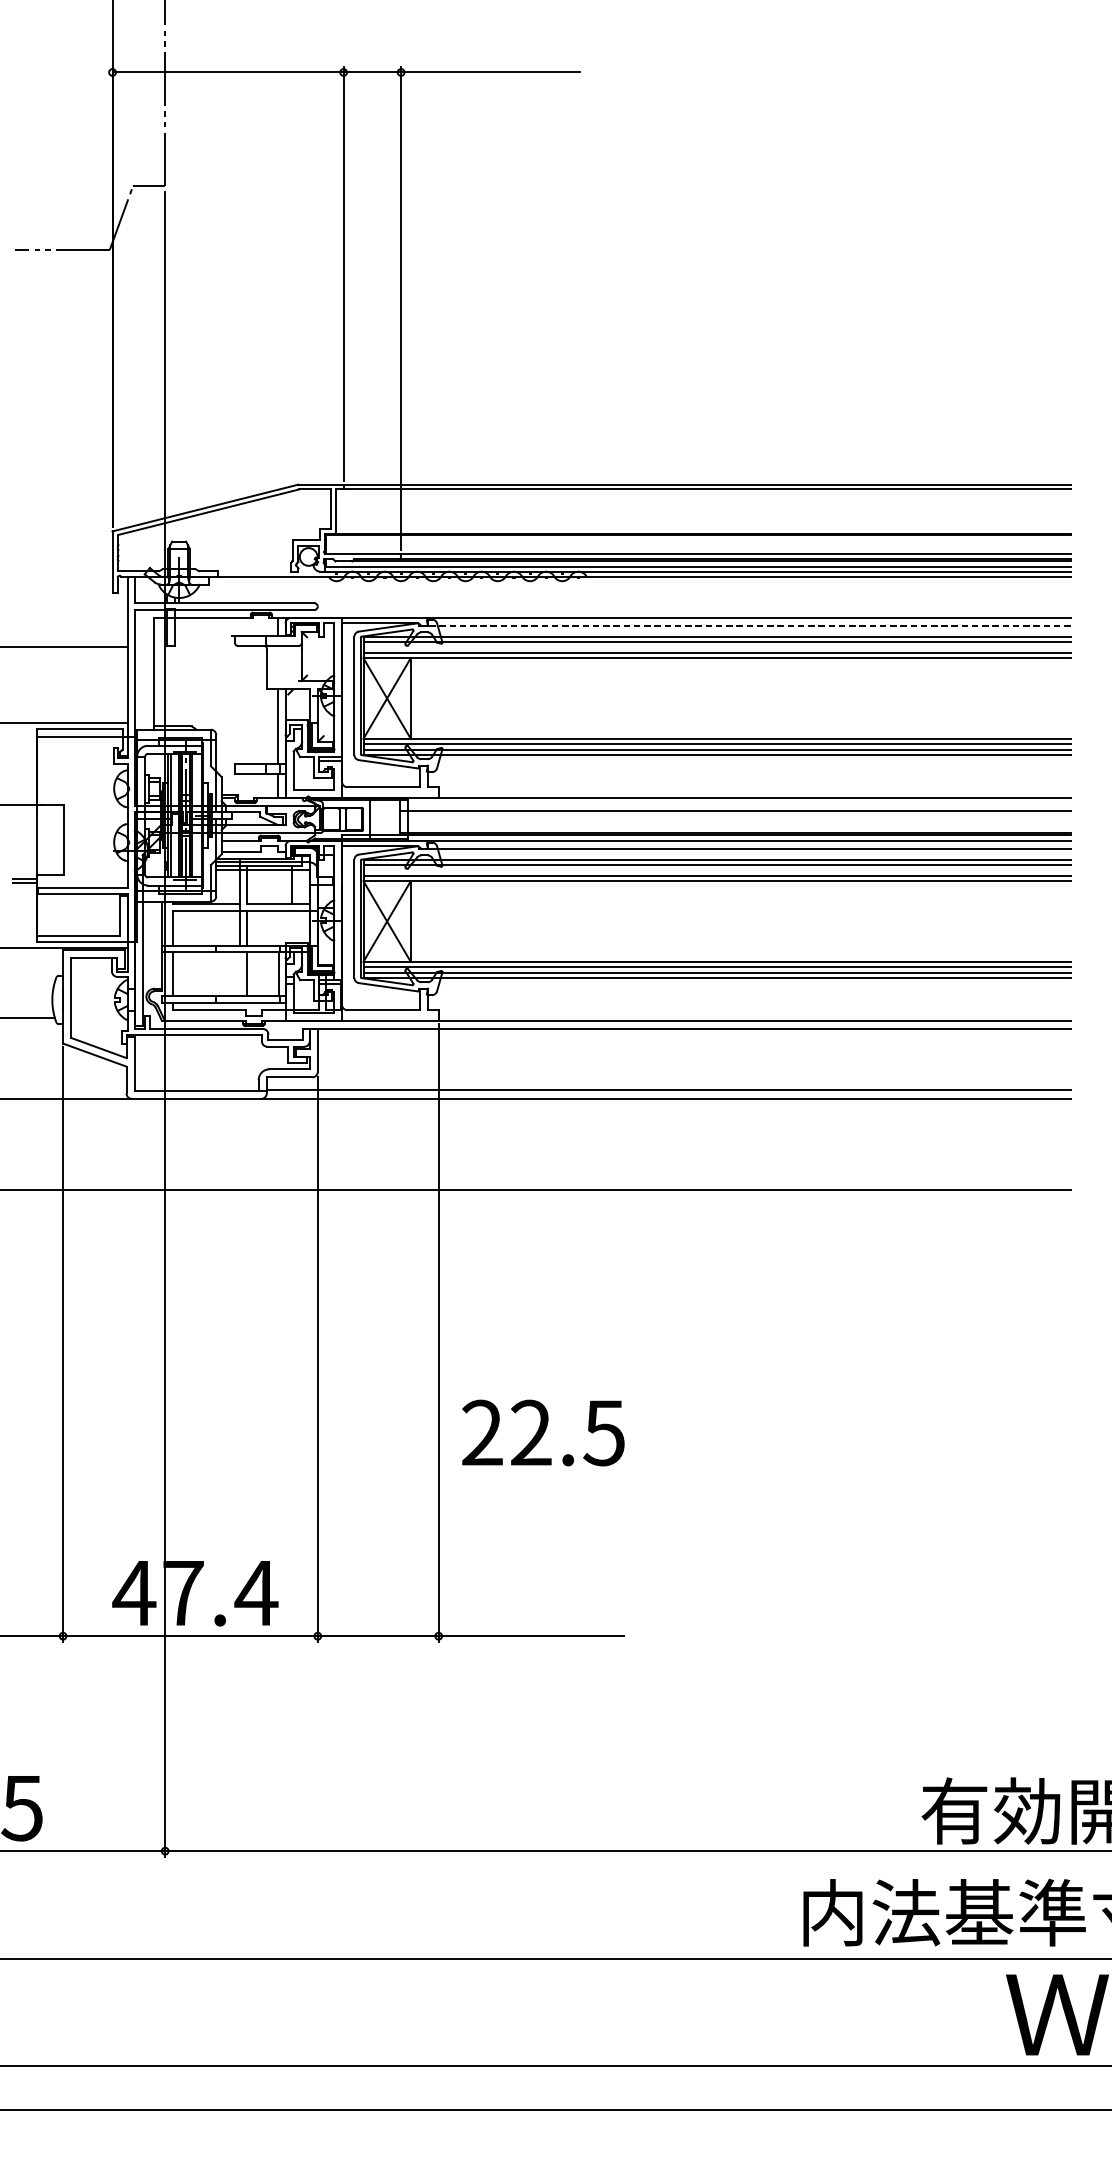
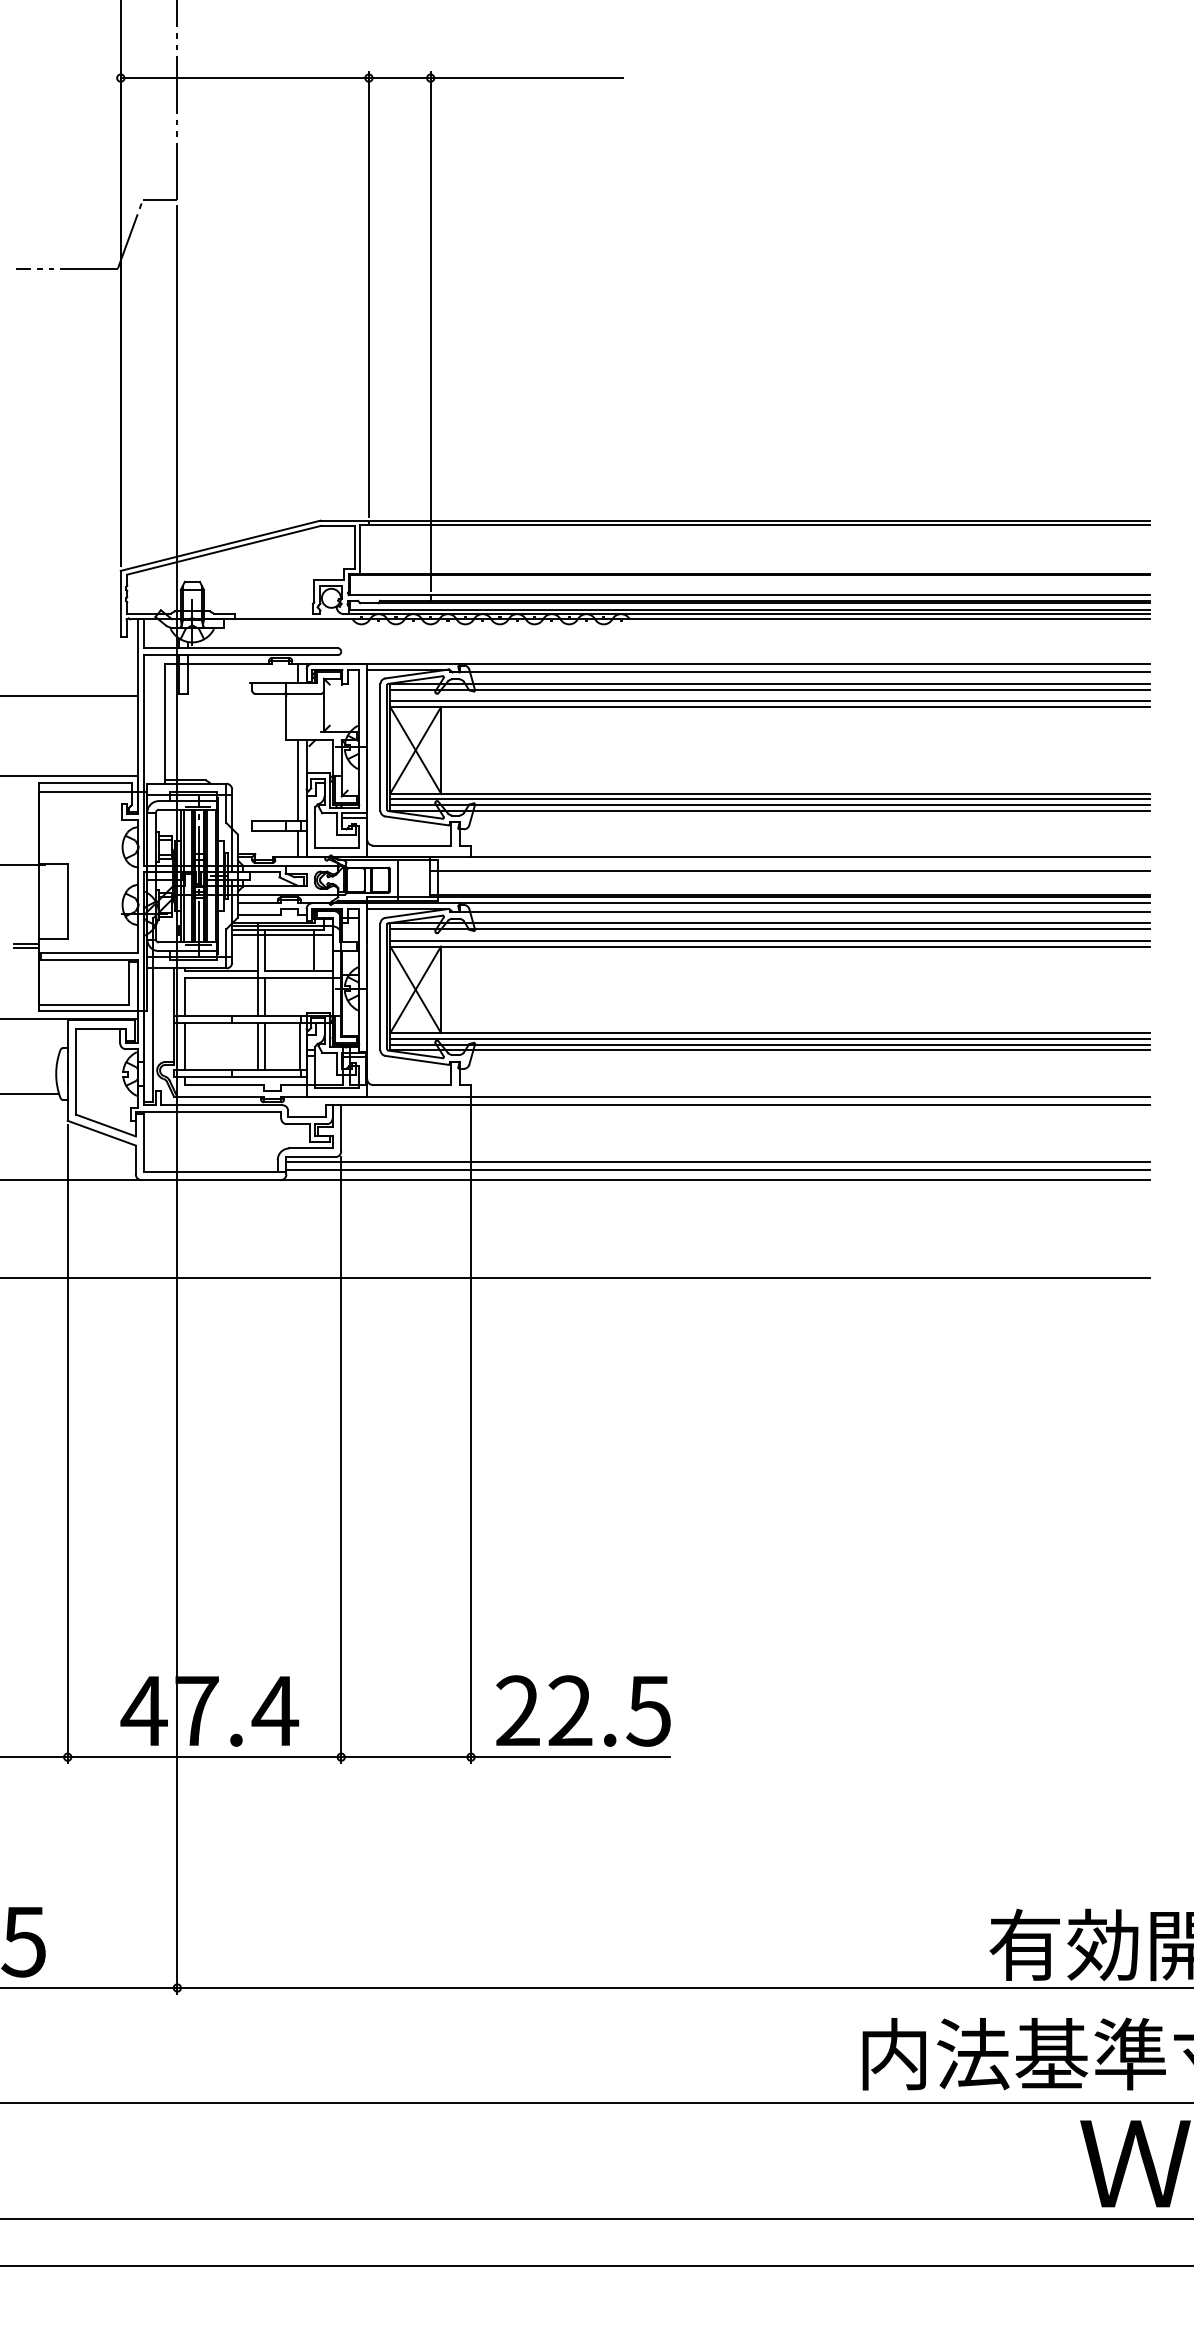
line: (748, 626) -> (803, 672), dashed -> solid
line: (240, 974) -> (258, 1046), added
line: (668, 1081) -> (717, 1161), added
text: (543, 1432) -> (583, 1710), moved

